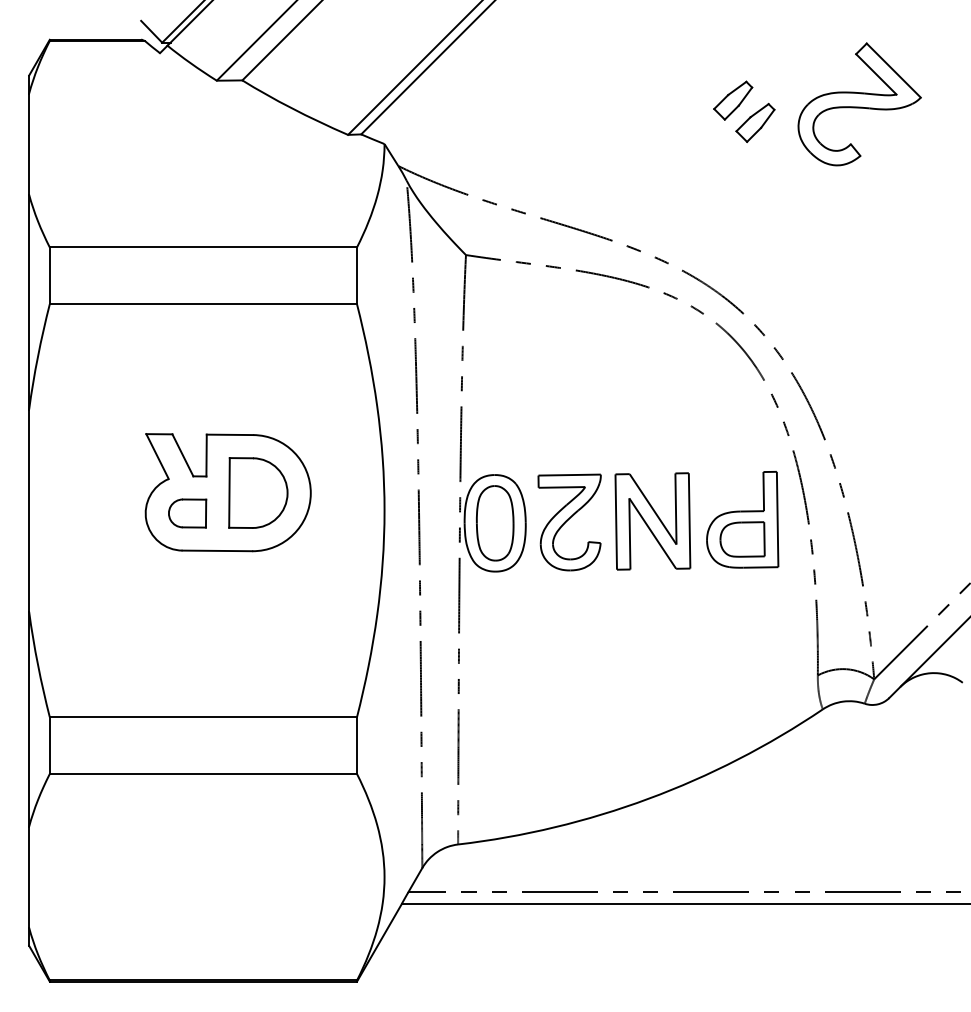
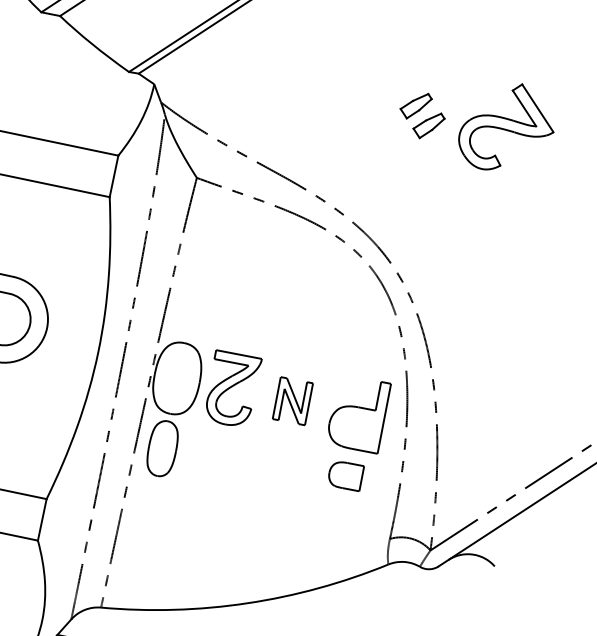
part: (652, 521) -> (292, 401), size x0.6
part: (495, 523) -> (162, 448), moved
part: (742, 539) -> (345, 475), moved

